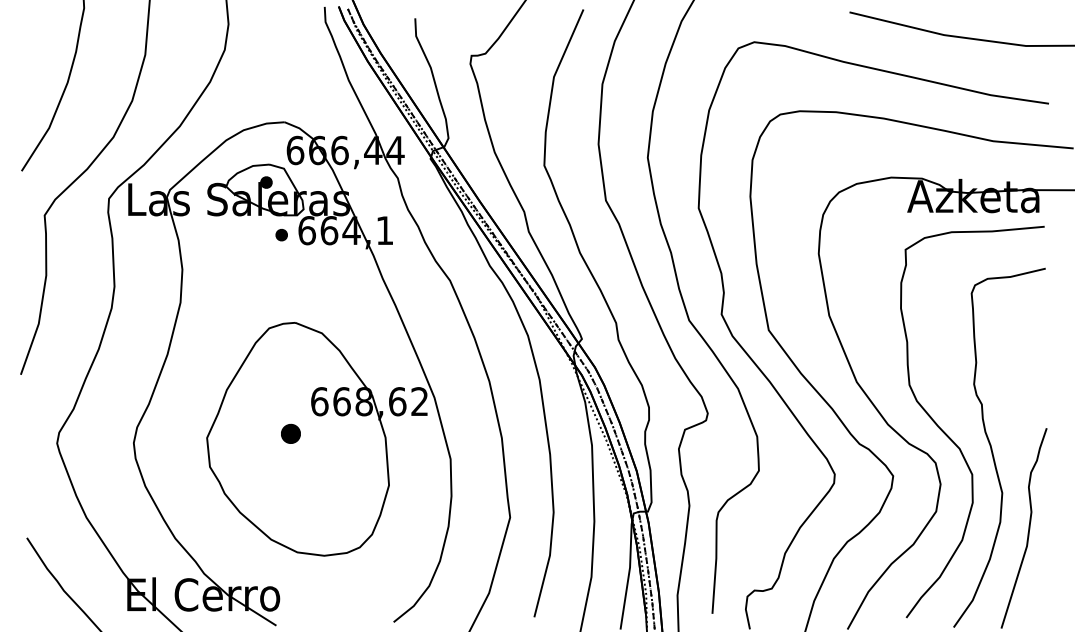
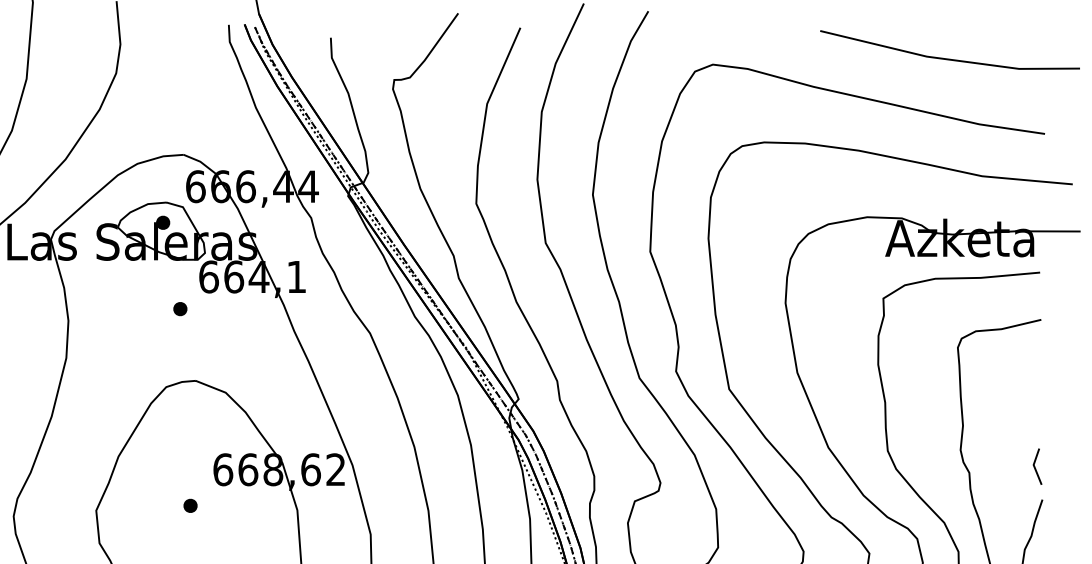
part: (281, 235) -> (180, 309), moved
line: (1040, 398) -> (1035, 466), added
part: (290, 433) -> (190, 505), size x0.62

